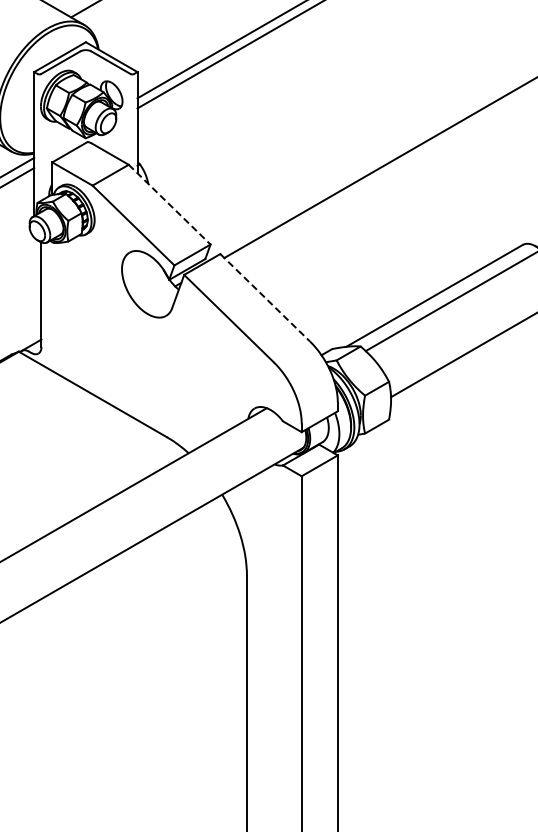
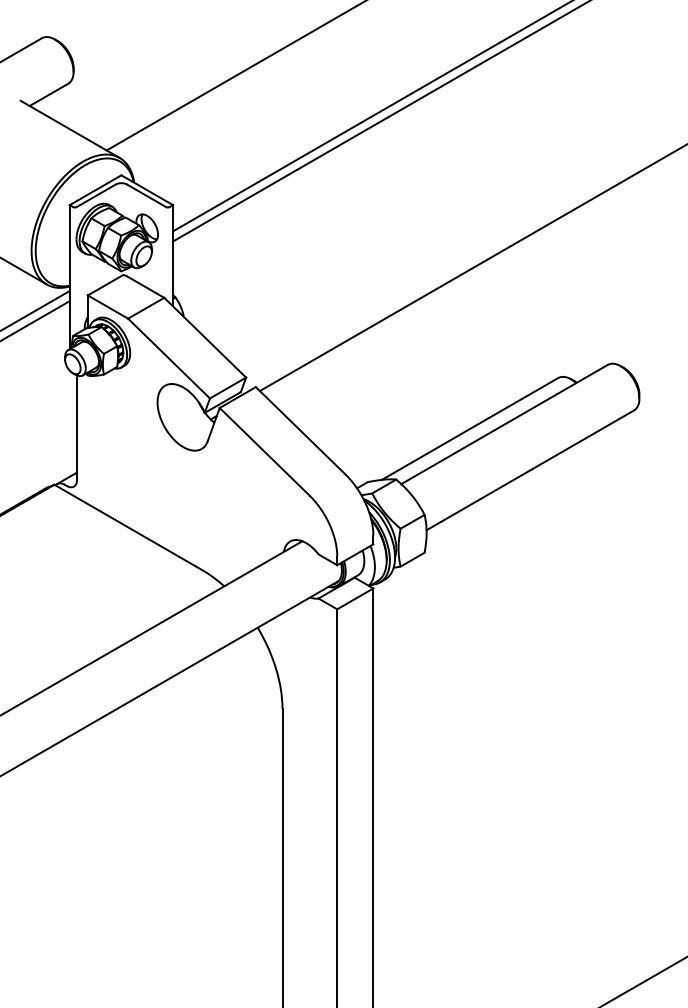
line: (169, 205) -> (205, 338), dashed -> solid
line: (264, 297) -> (300, 430), dashed -> solid

